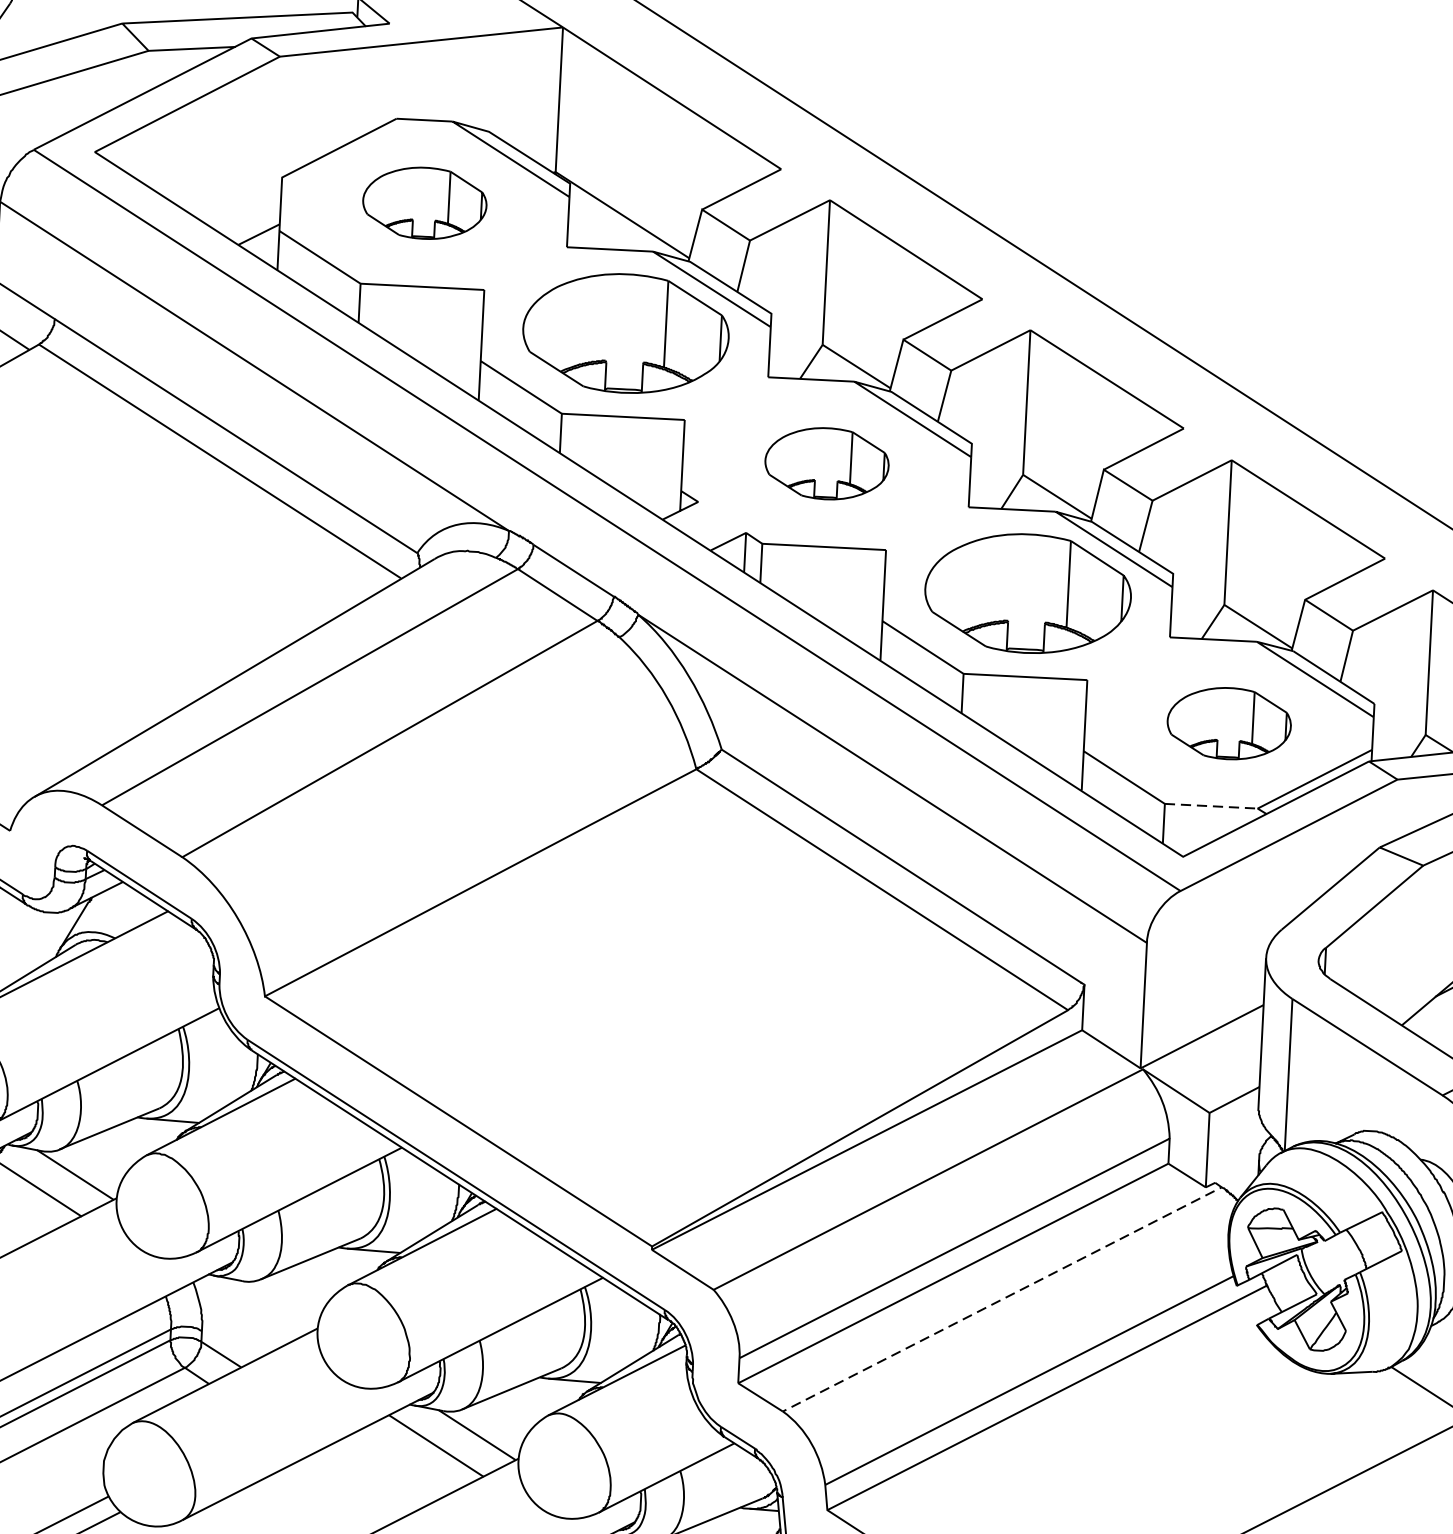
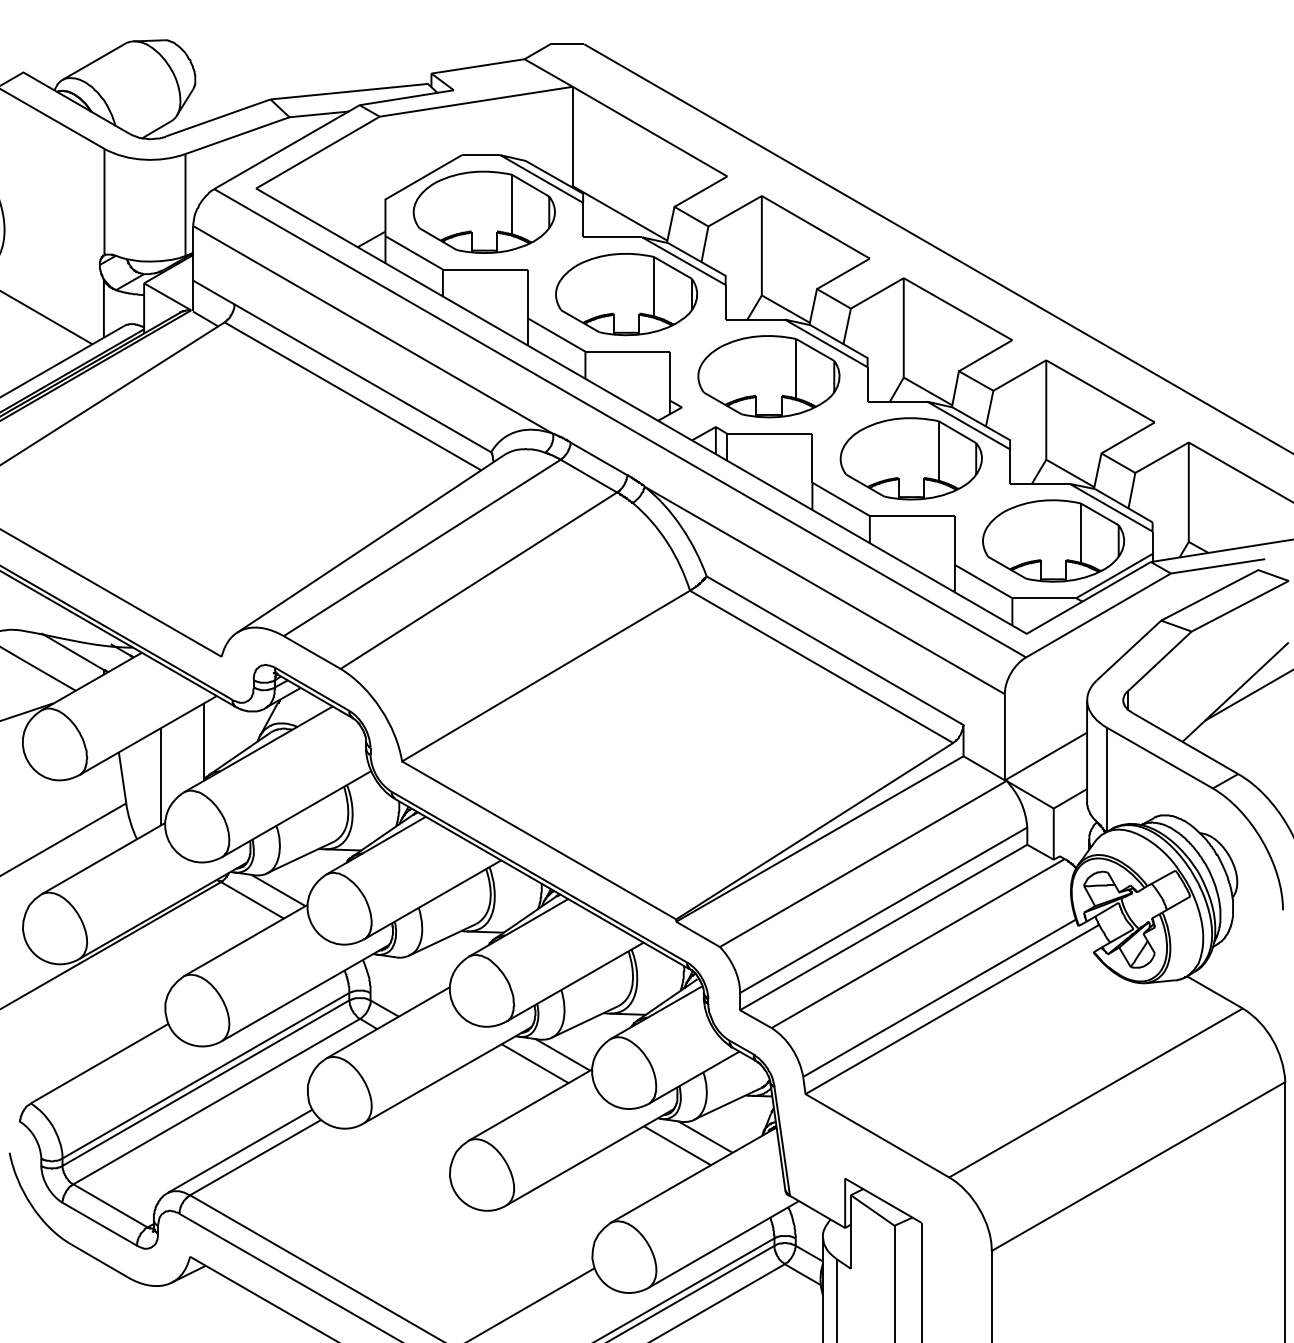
part: (423, 202) -> (483, 211), size x1.67
part: (826, 463) -> (768, 376), size x1.67
part: (1228, 722) -> (1053, 540), size x1.67
line: (1211, 806) -> (1044, 598), dashed -> solid
line: (1007, 1296) -> (921, 941), dashed -> solid

